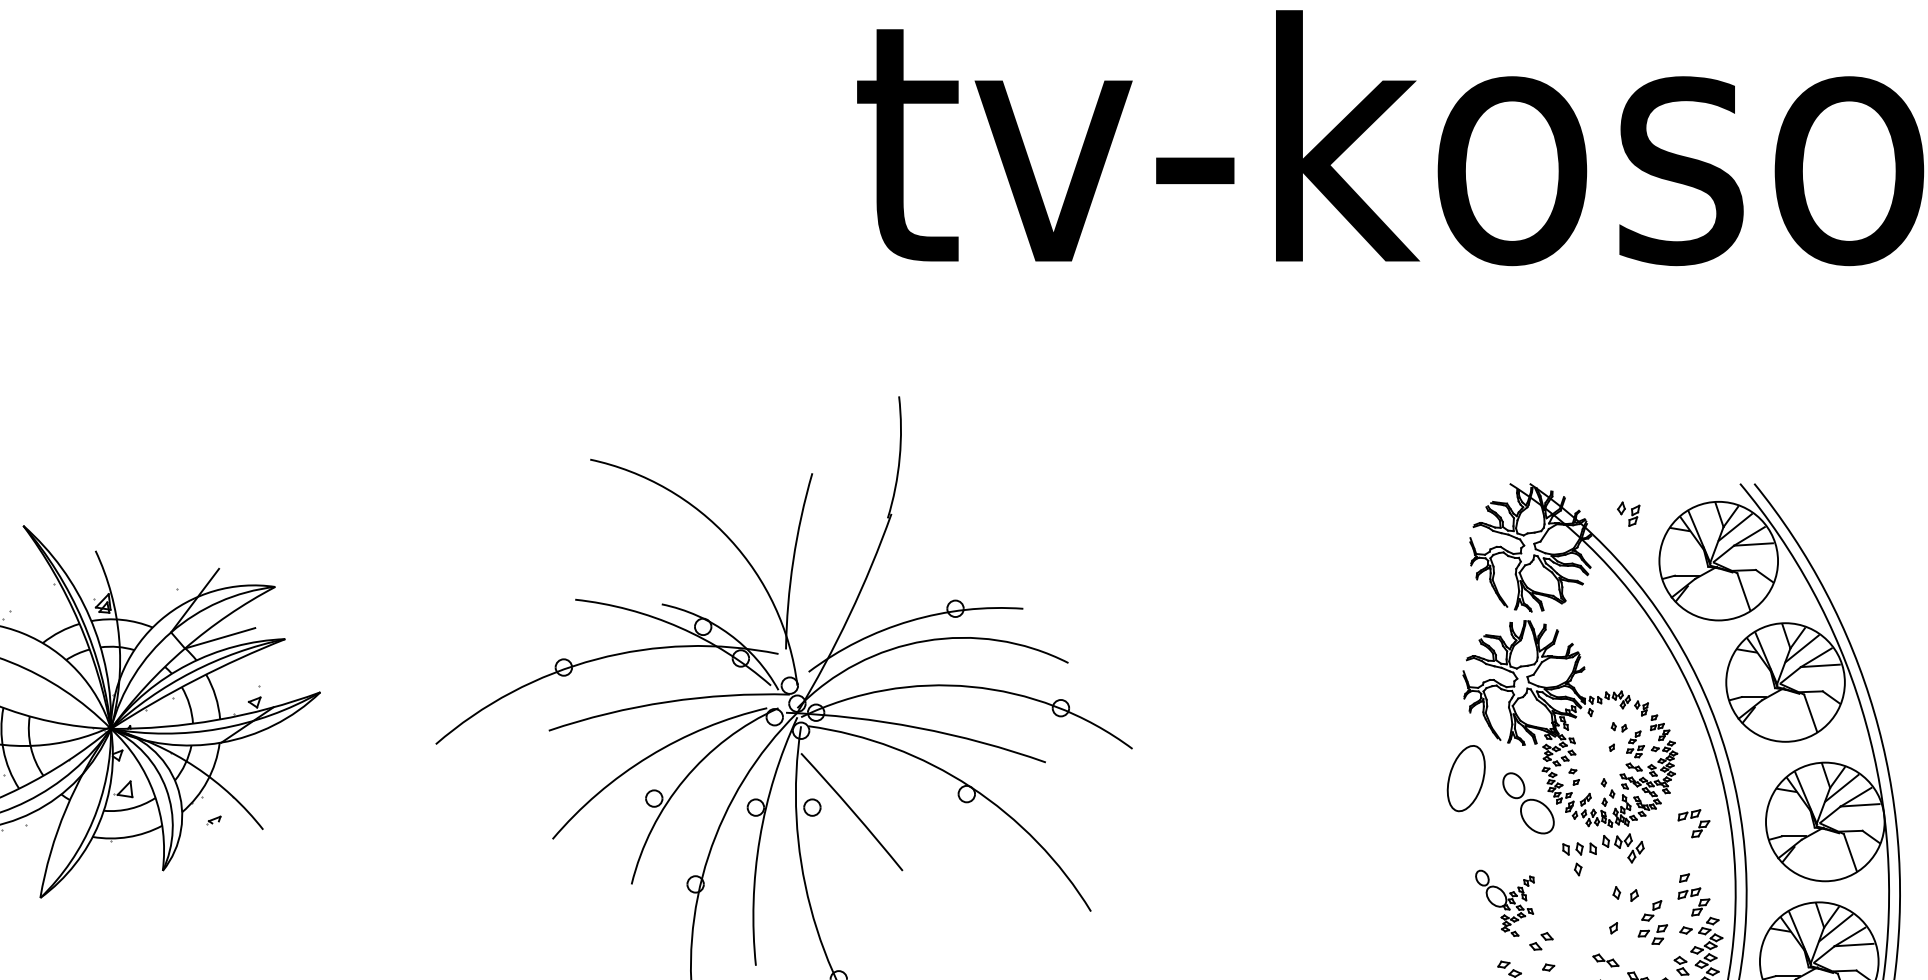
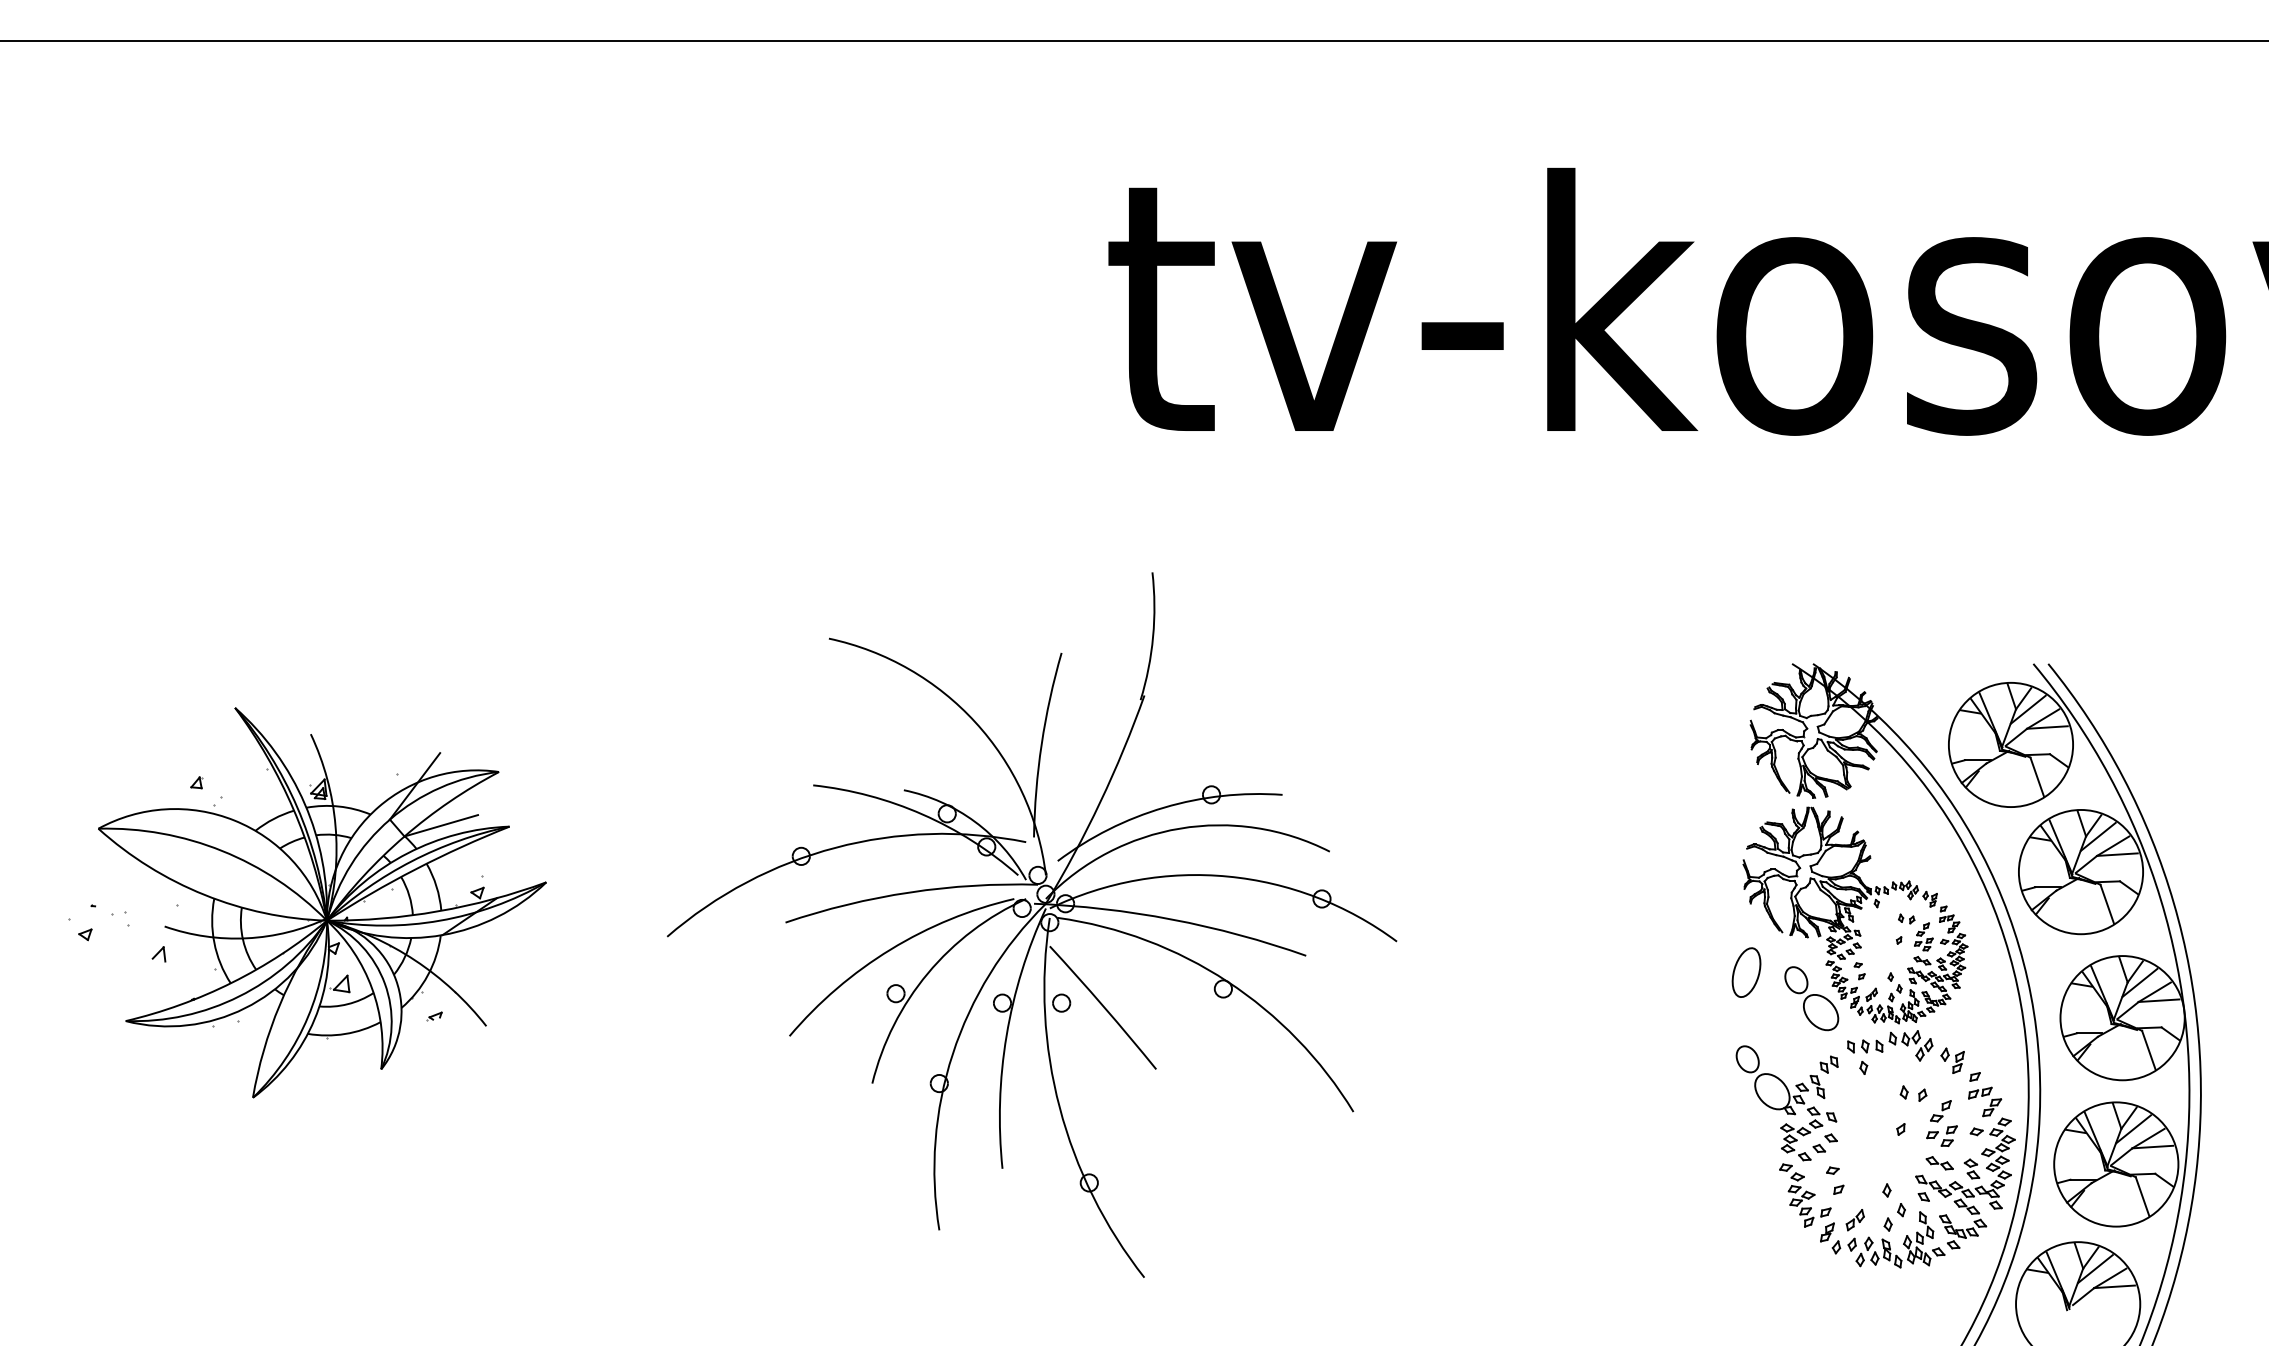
part: (1628, 513) -> (1952, 1060), moved
part: (1466, 778) -> (1746, 972), size x0.71
part: (1694, 823) -> (1985, 1019), removed
part: (1504, 903) -> (1786, 1103), size x1.67
part: (1605, 960) -> (1939, 1163), moved

